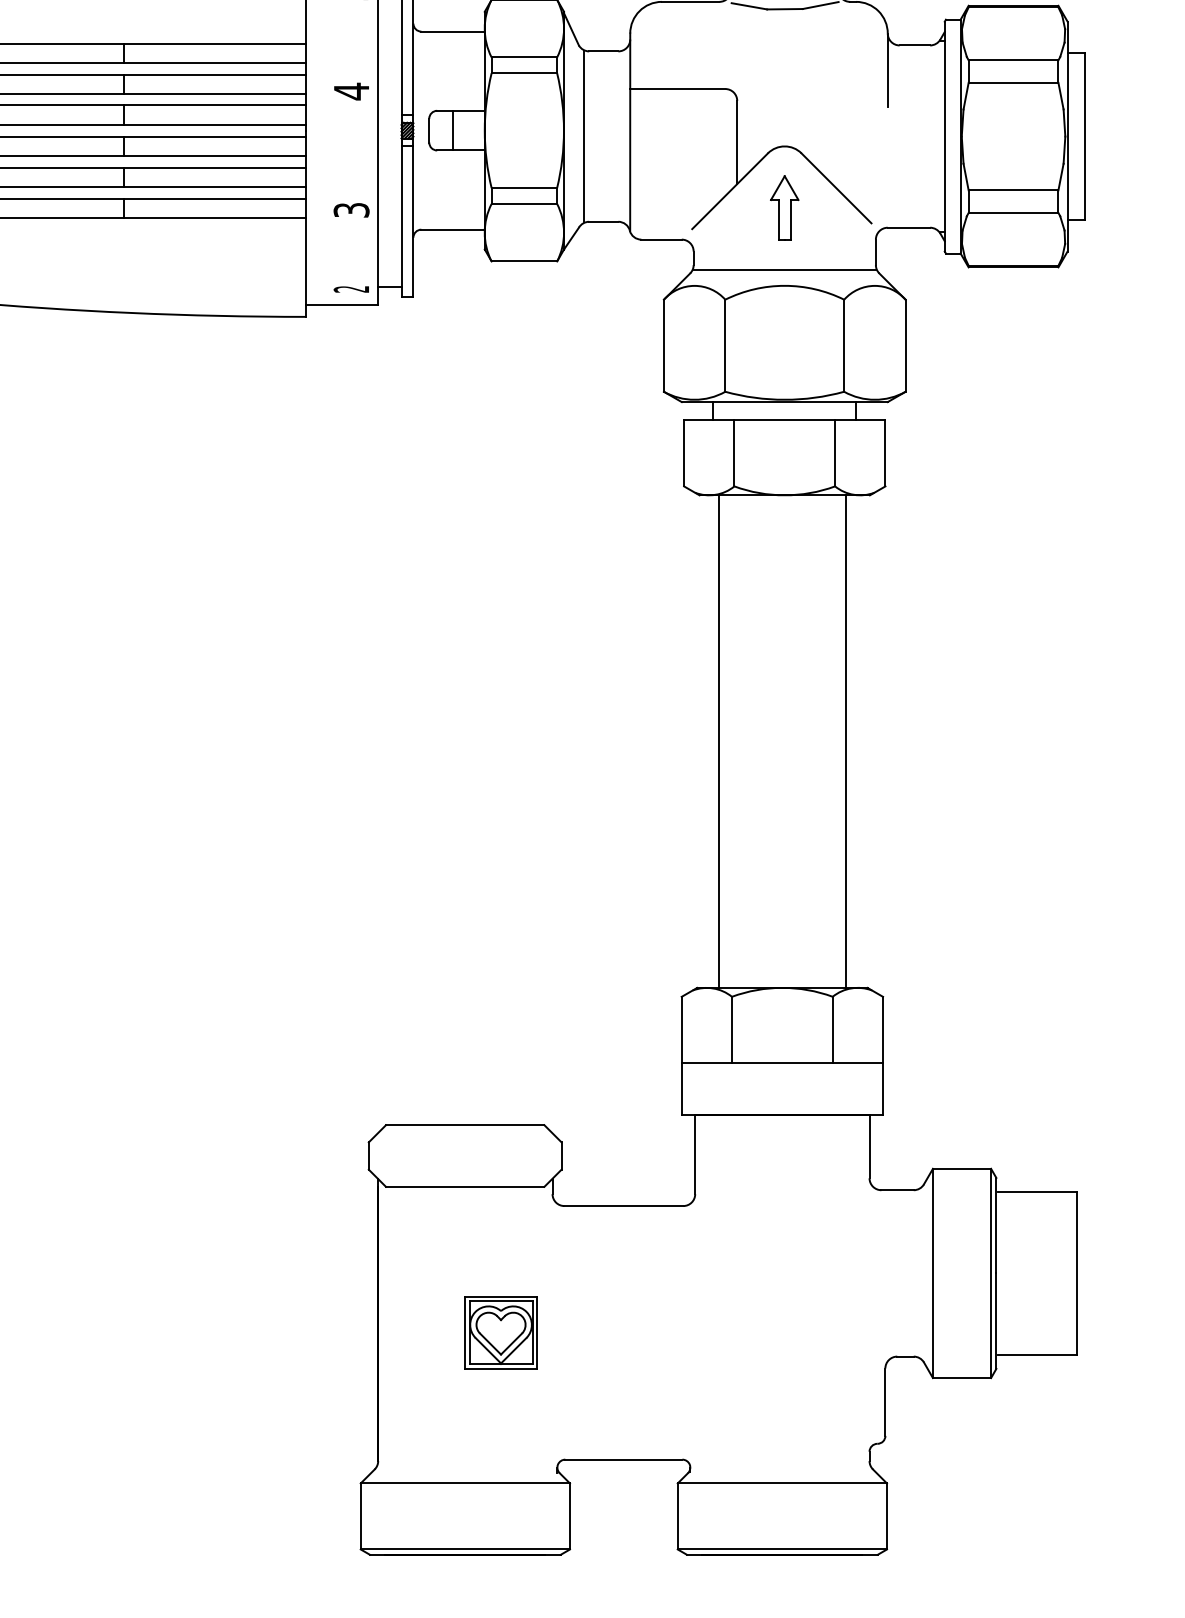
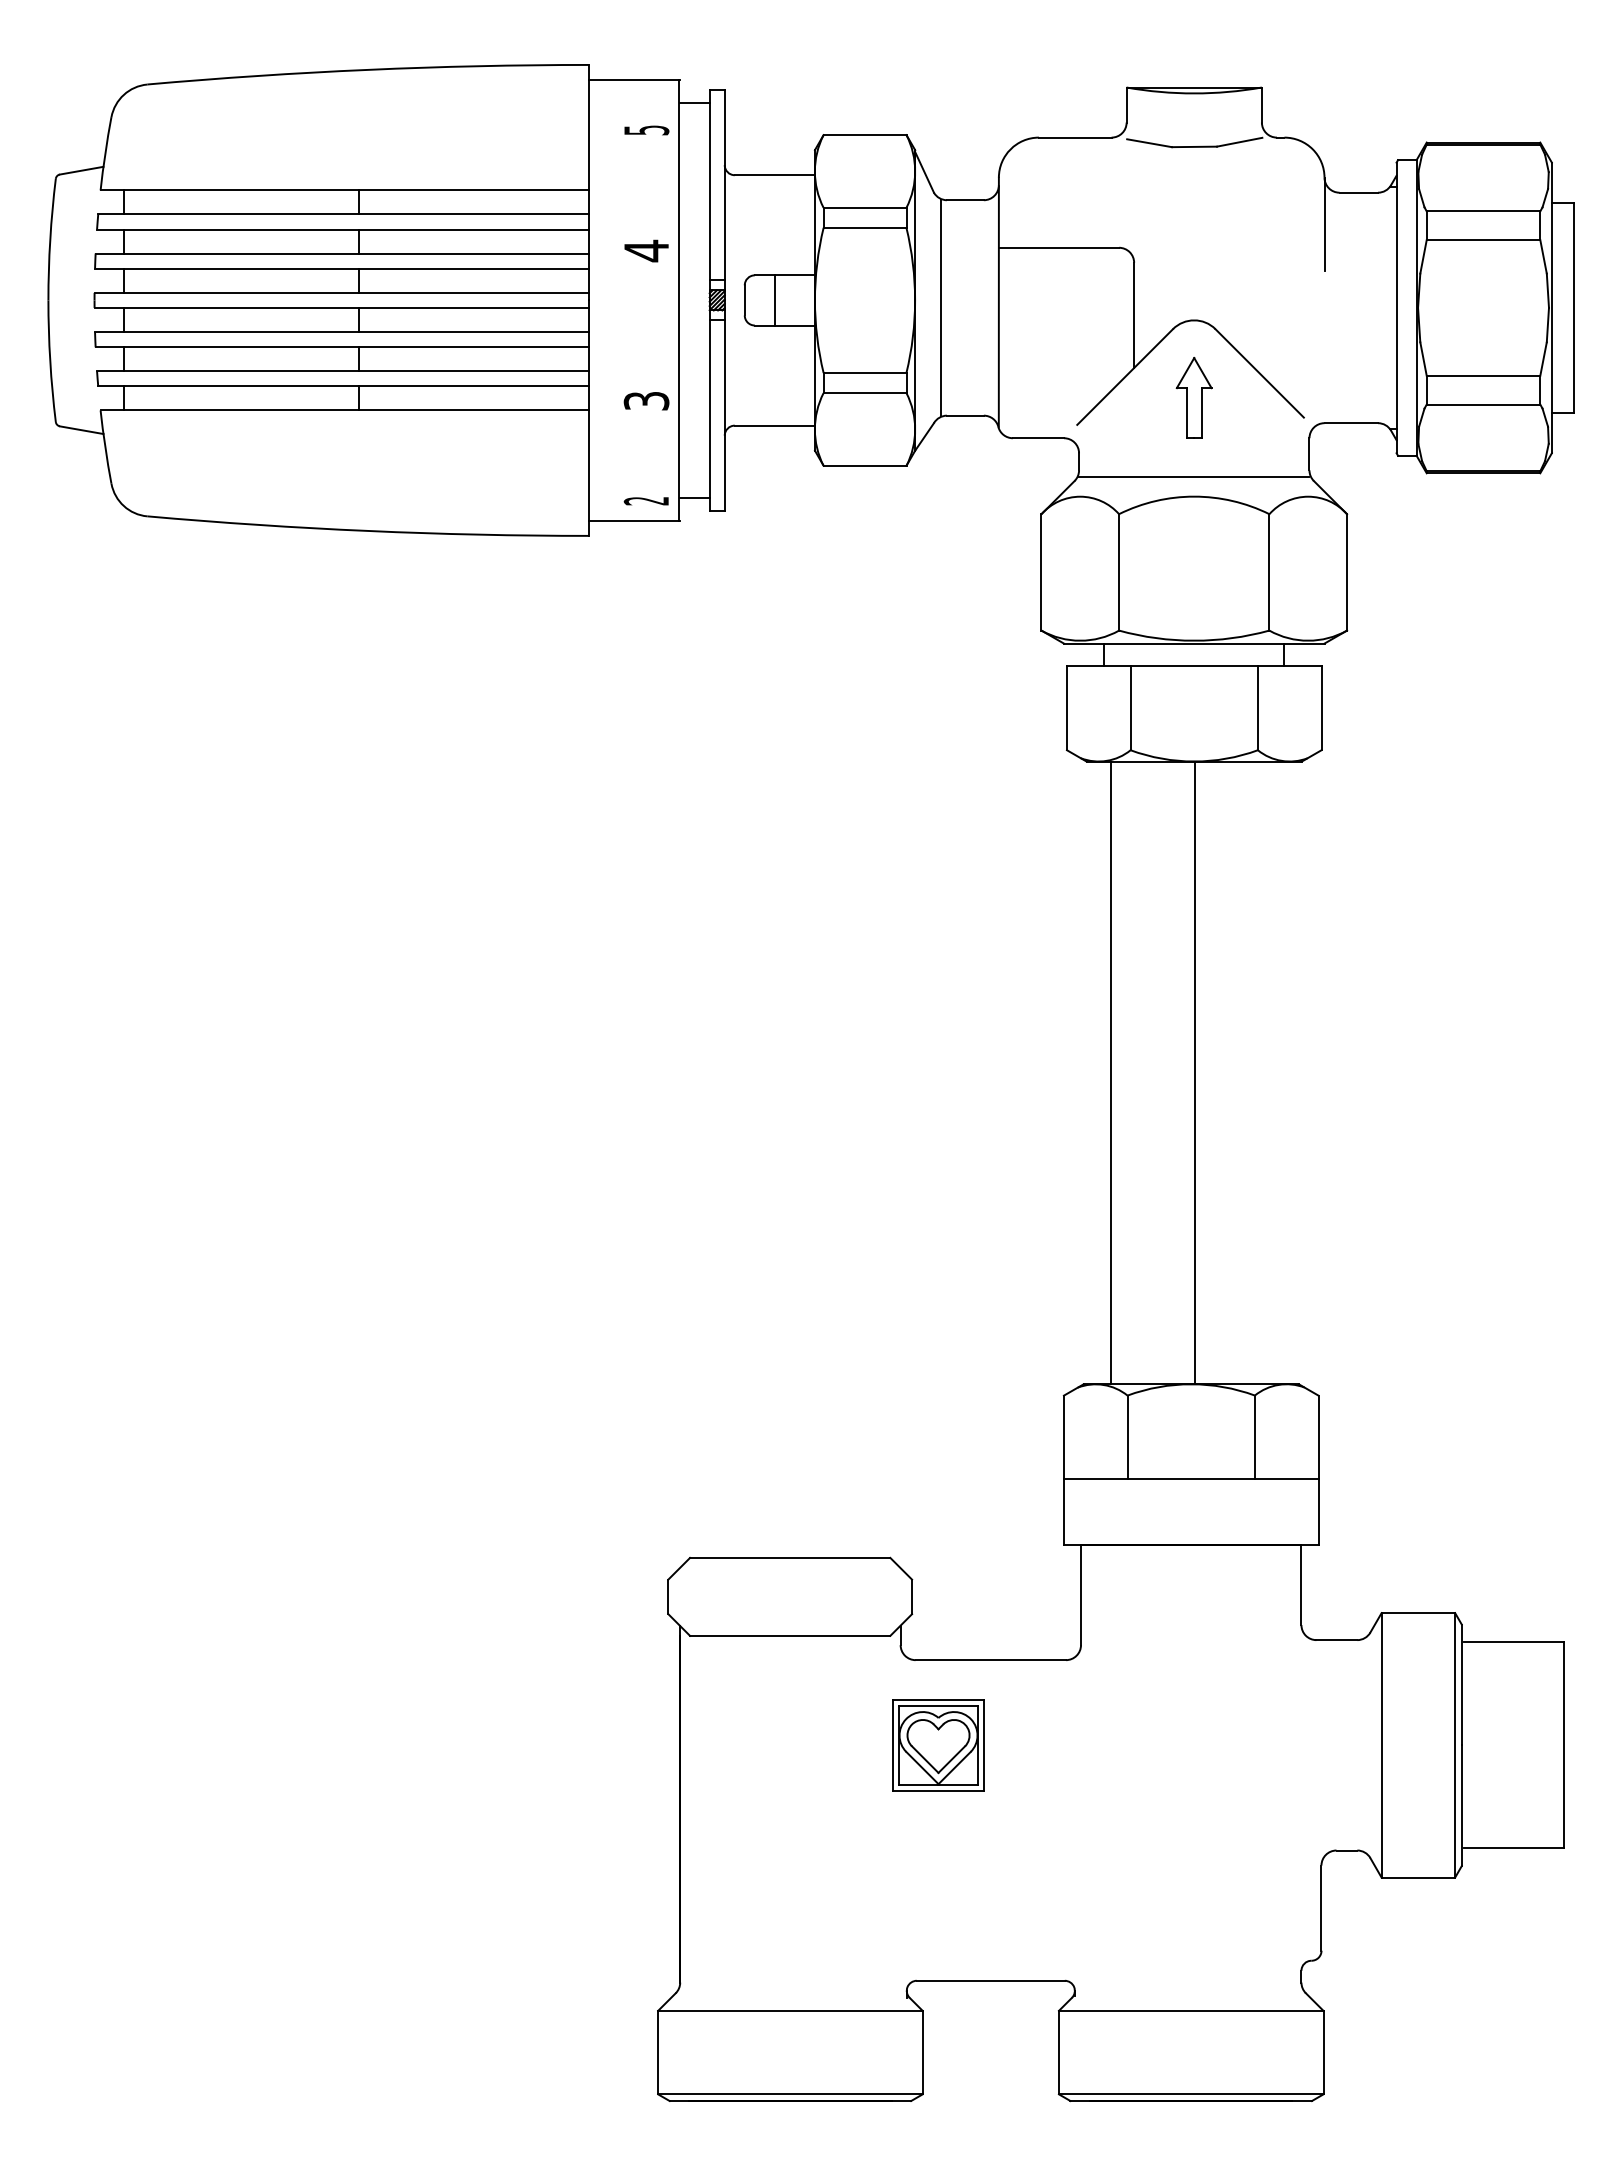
line: (845, 741) -> (1195, 1072), moved
part: (501, 1332) -> (938, 1745), moved

